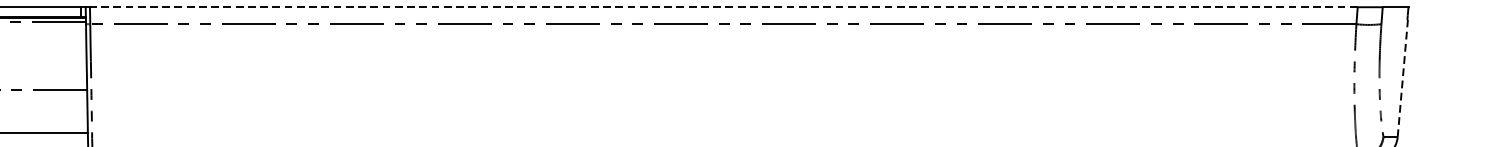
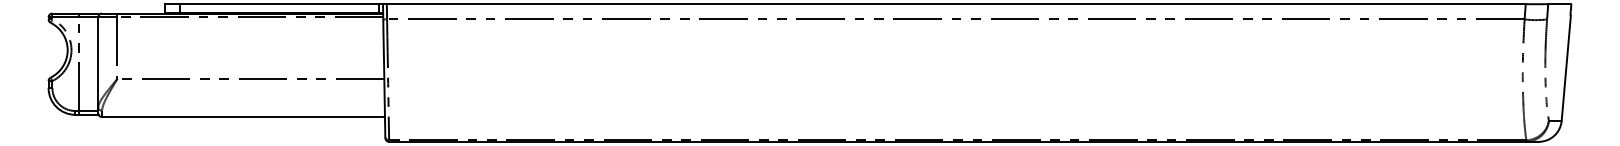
line: (722, 7) -> (955, 4), dashed -> solid
line: (1403, 78) -> (1566, 68), dashed -> solid

